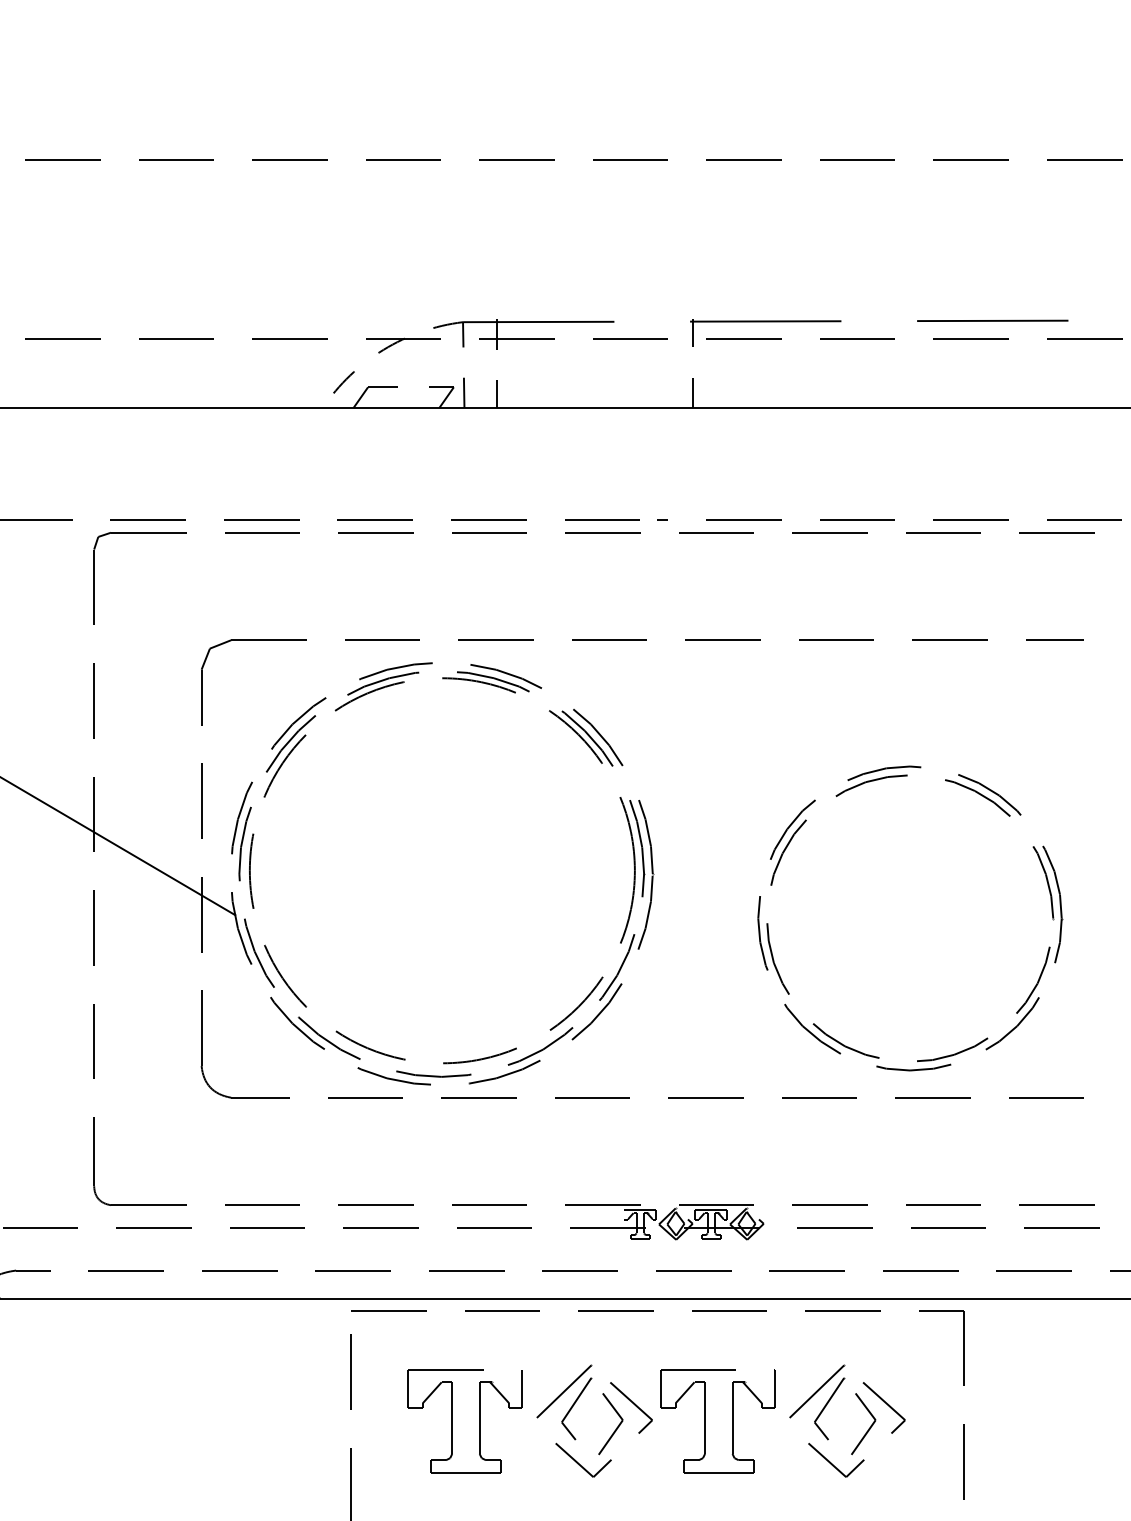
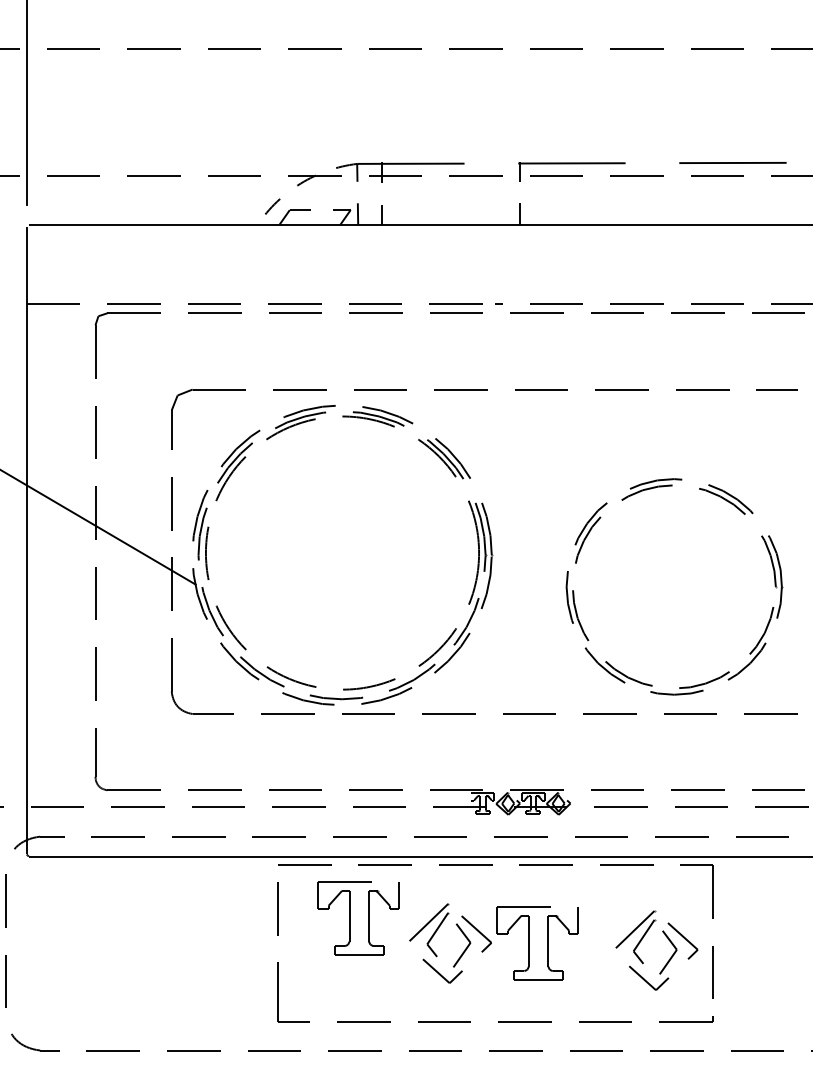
part: (453, 1421) -> (350, 918), moved
part: (865, 1432) -> (669, 958), moved

